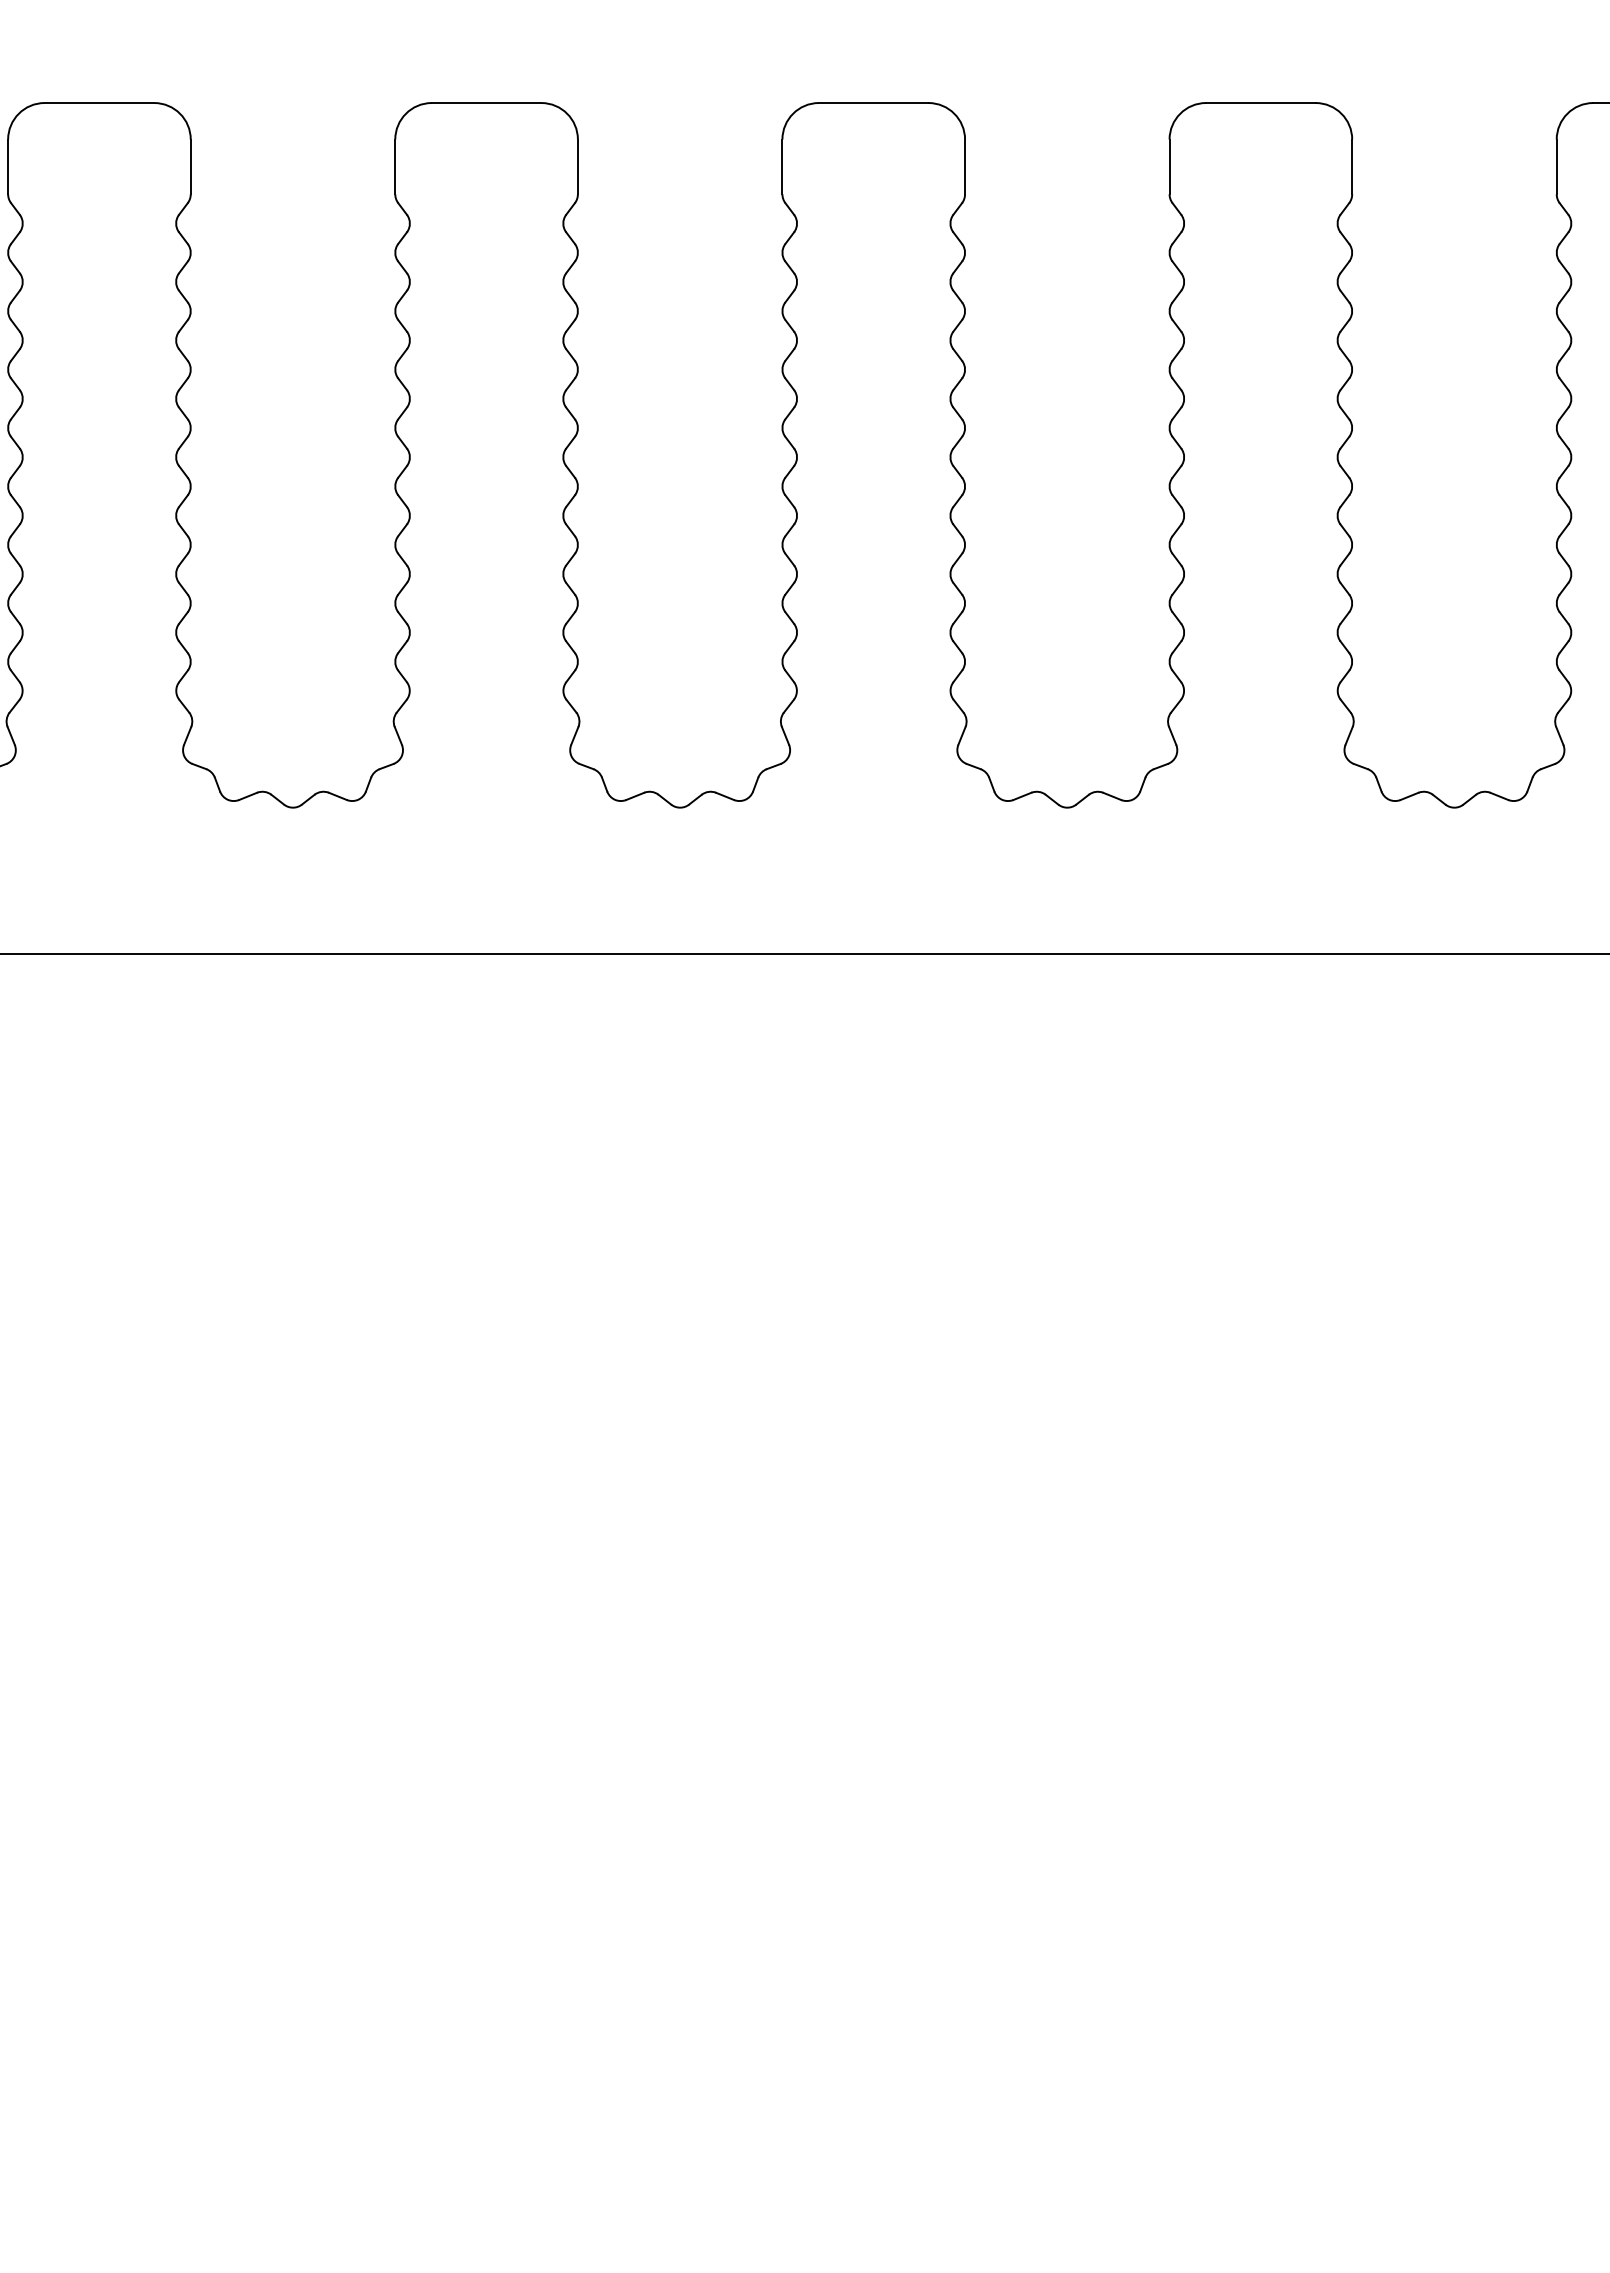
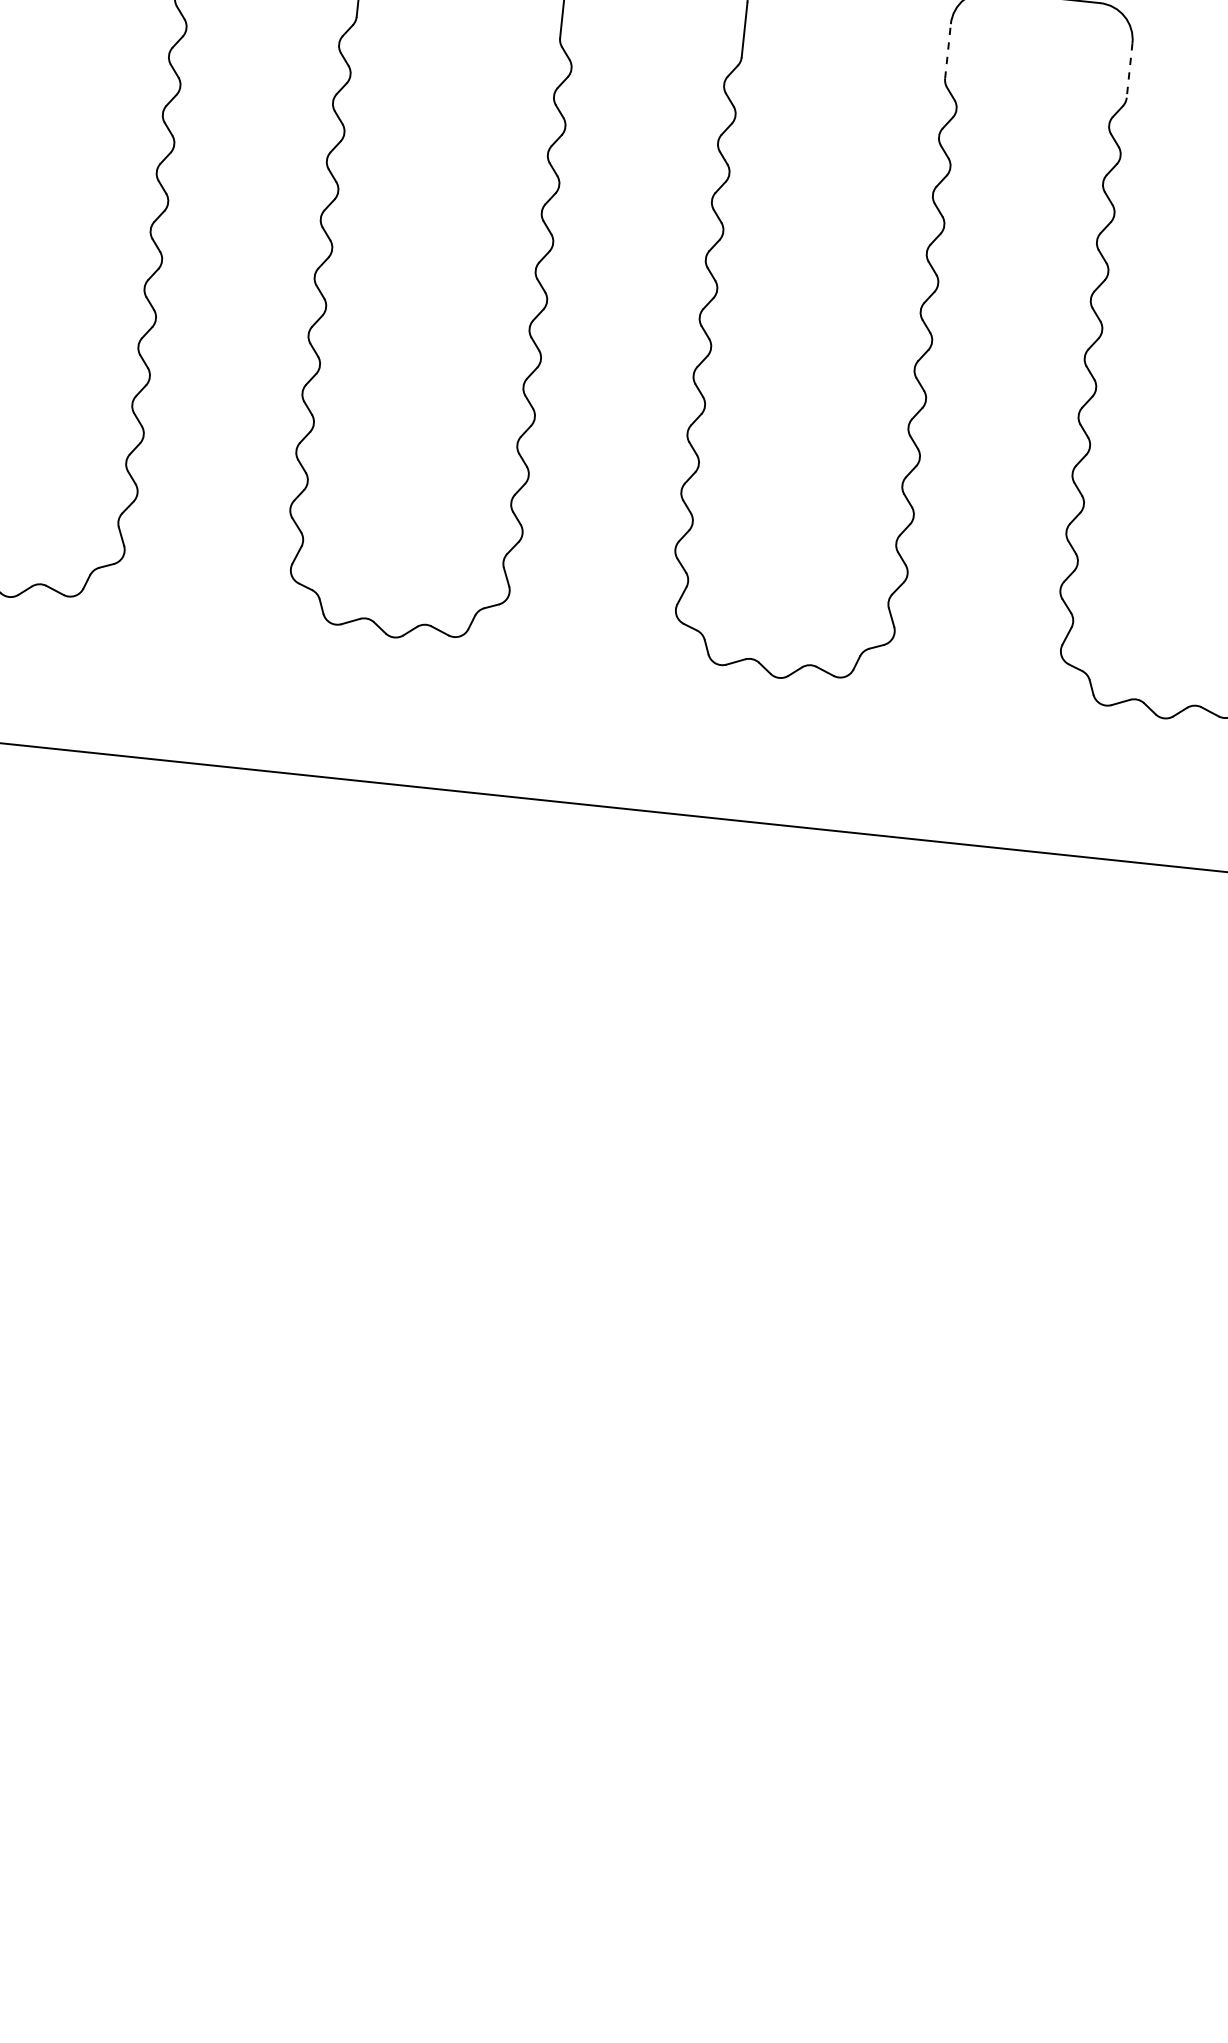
line: (1169, 166) -> (947, 50), solid -> dashed
line: (1352, 167) -> (1129, 71), solid -> dashed

